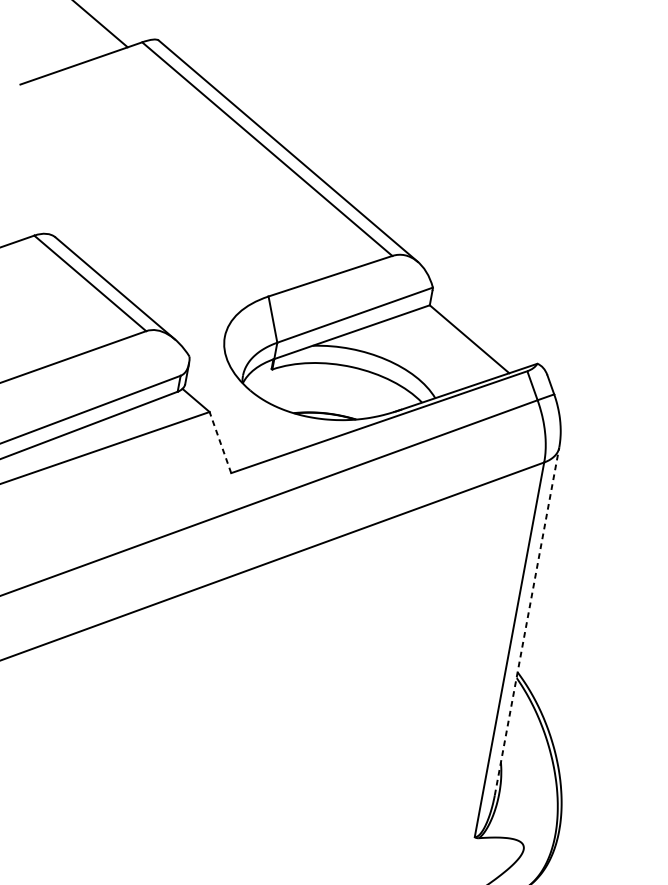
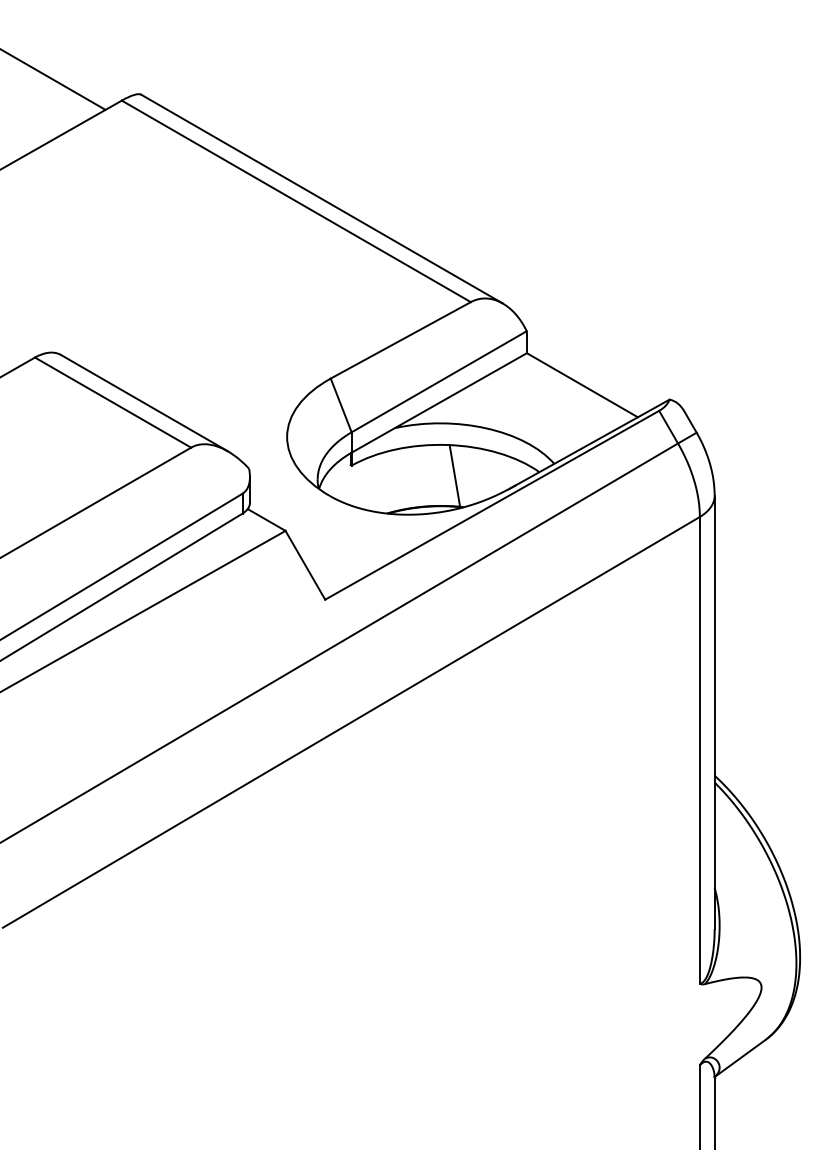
line: (353, 392) -> (454, 475), added
line: (220, 442) -> (305, 565), dashed -> solid
line: (526, 621) -> (714, 712), dashed -> solid

